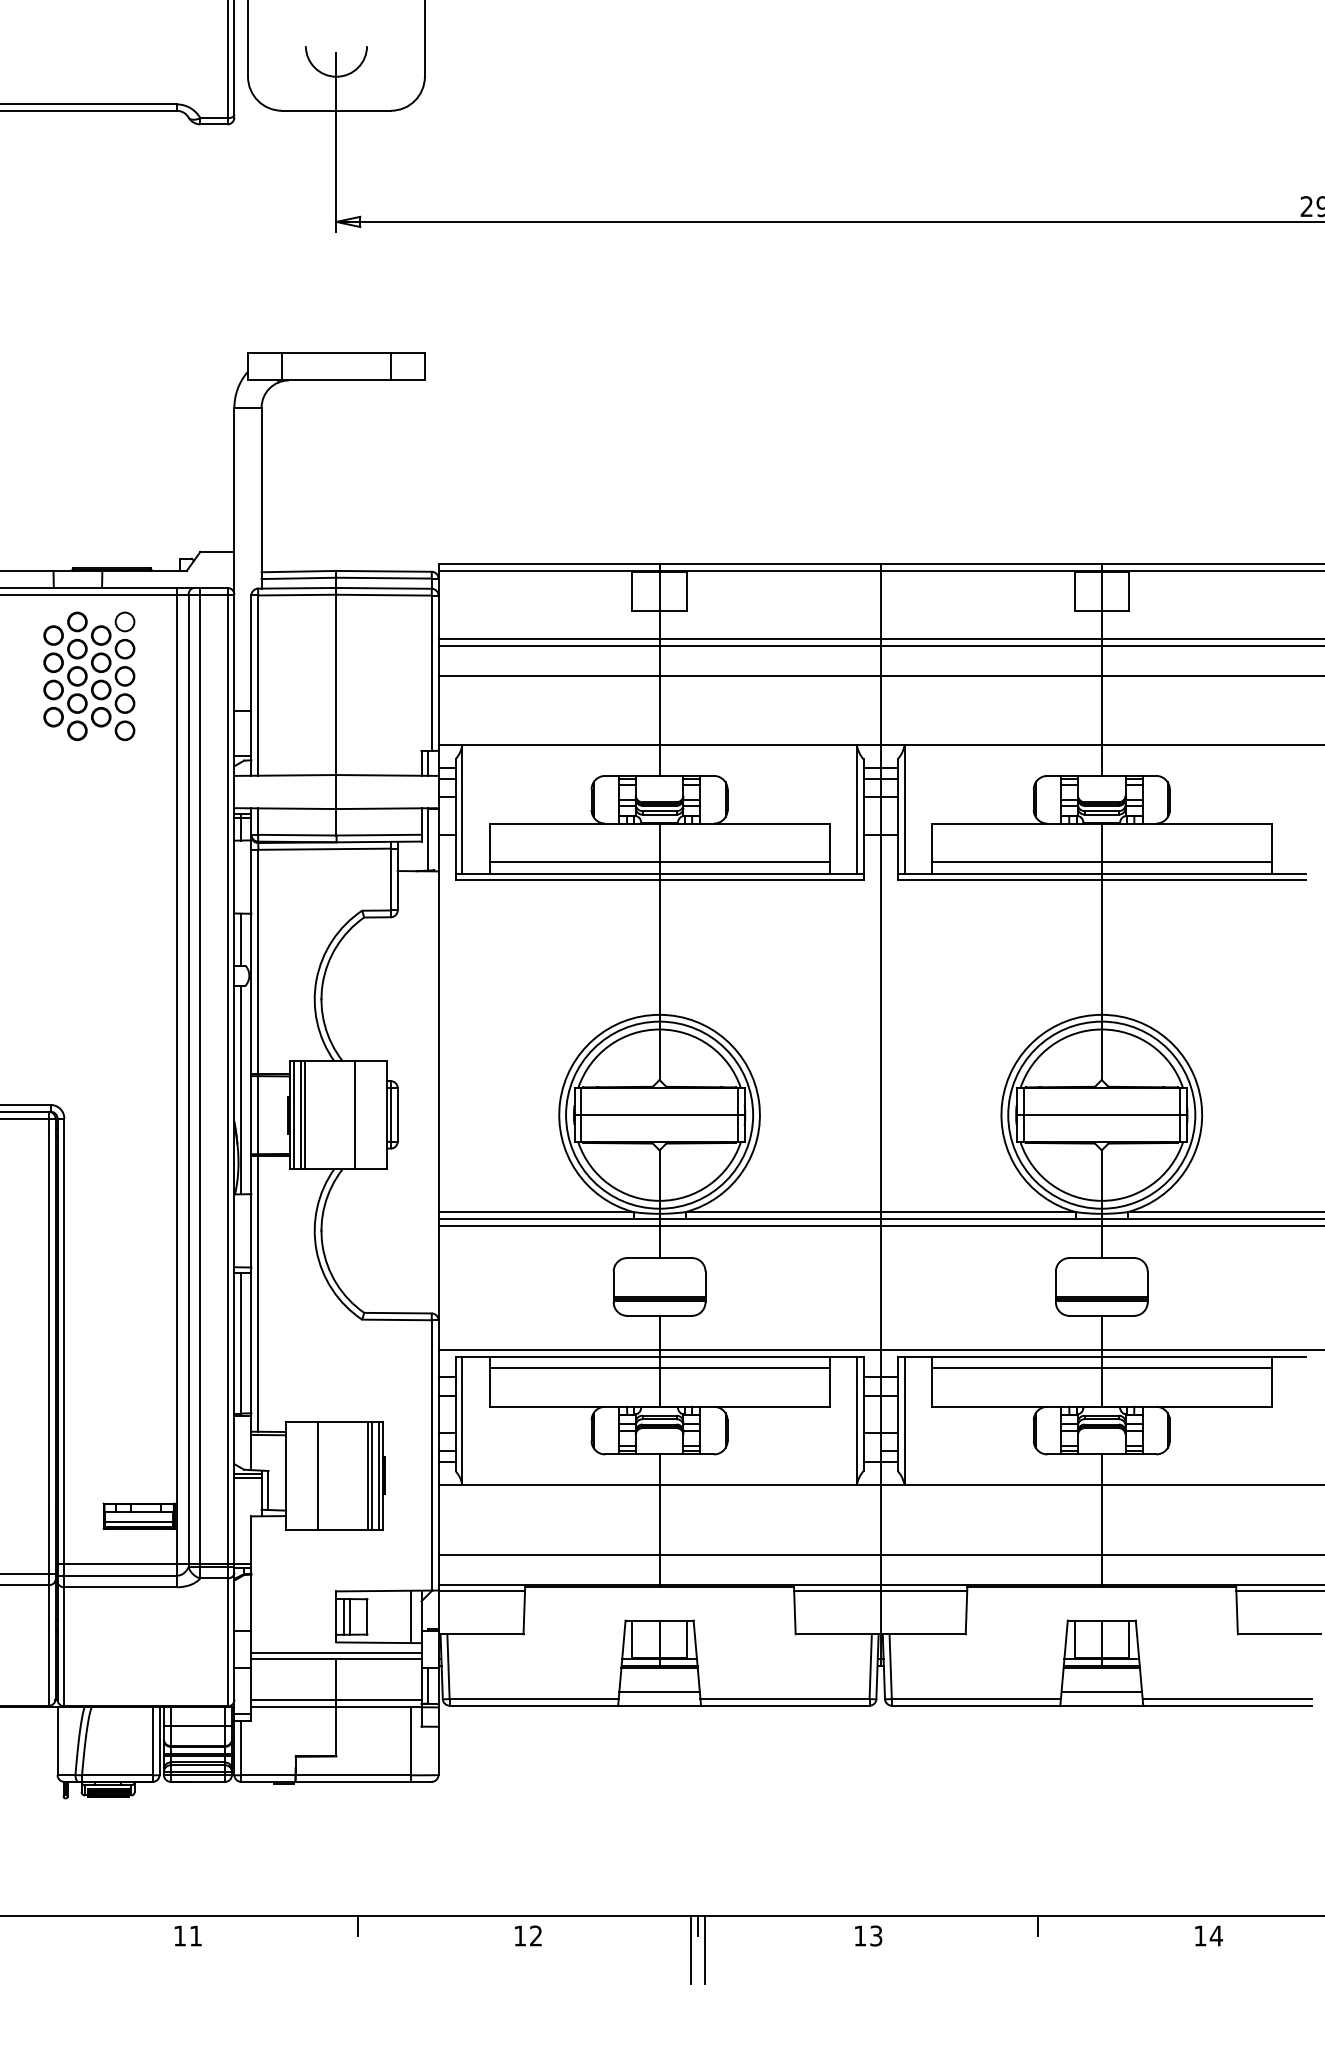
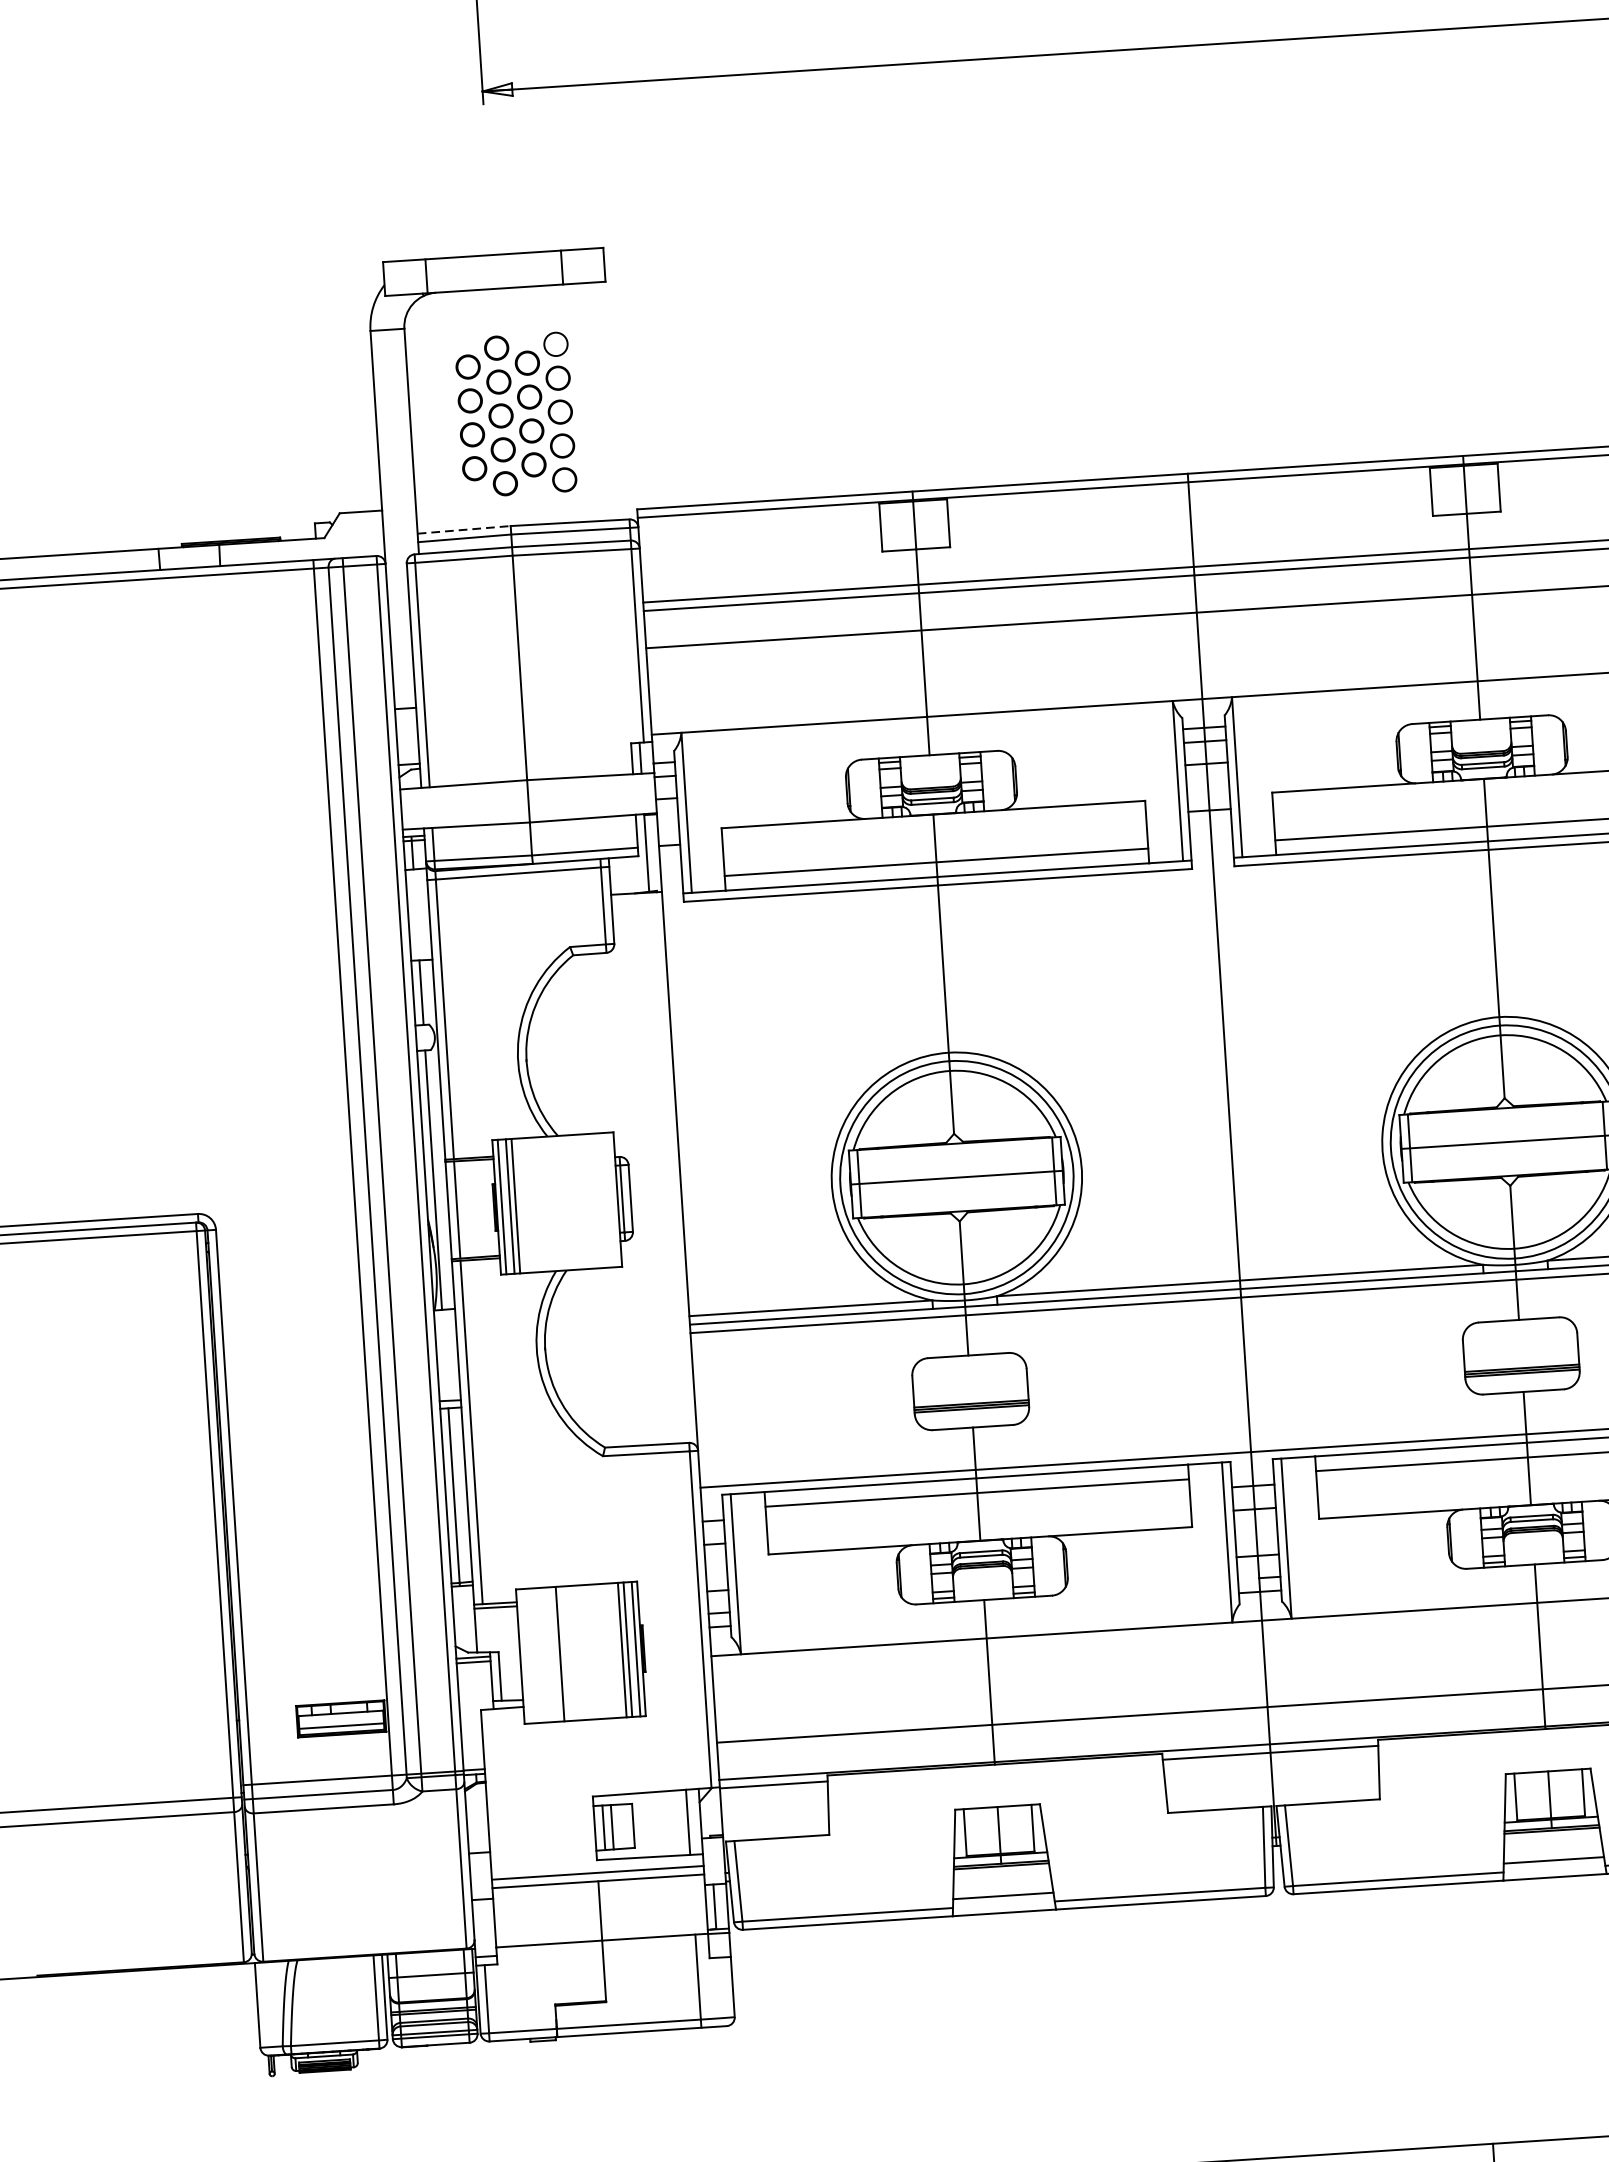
line: (299, 571) -> (464, 529), solid -> dashed
part: (89, 675) -> (516, 413), moved
line: (355, 1115) -> (578, 1202), removed
line: (336, 1700) -> (601, 1932), removed

